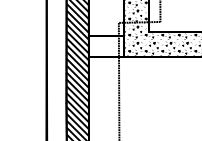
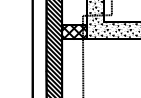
hatch: (106, 45) -> (74, 31), added

